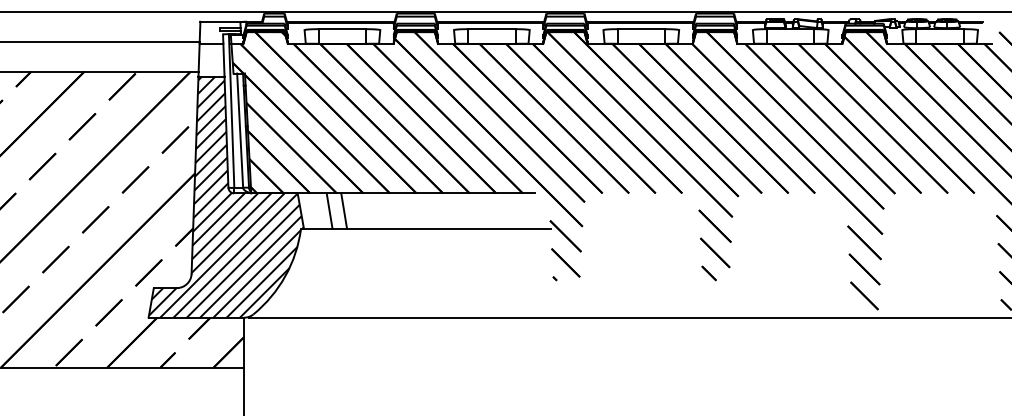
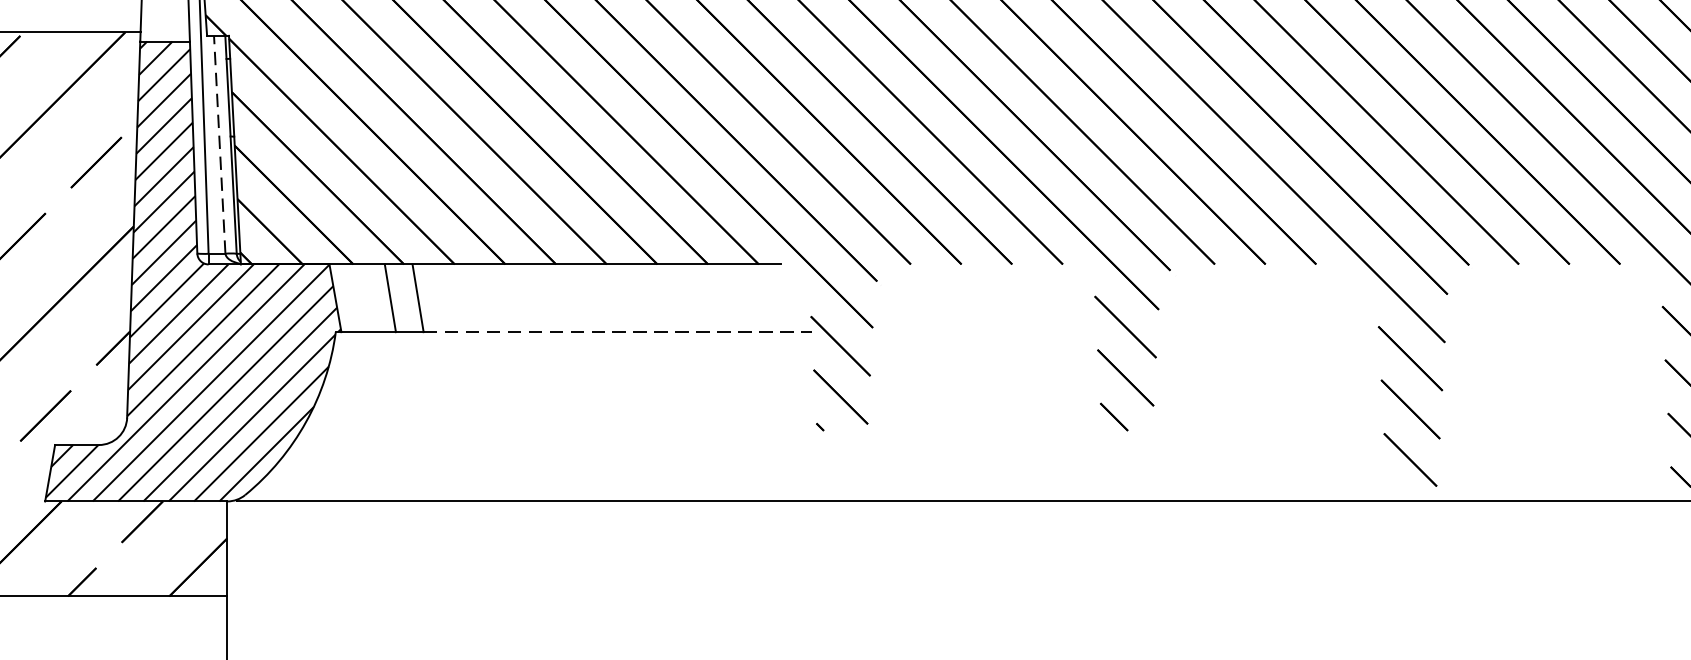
line: (240, 130) -> (220, 144), solid -> dashed
line: (448, 228) -> (617, 331), solid -> dashed

